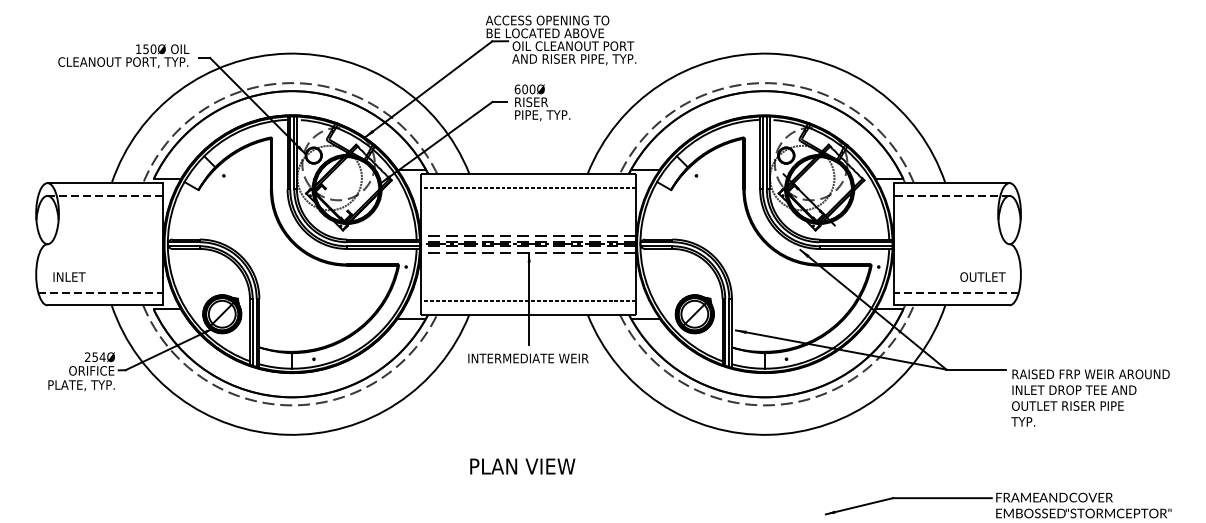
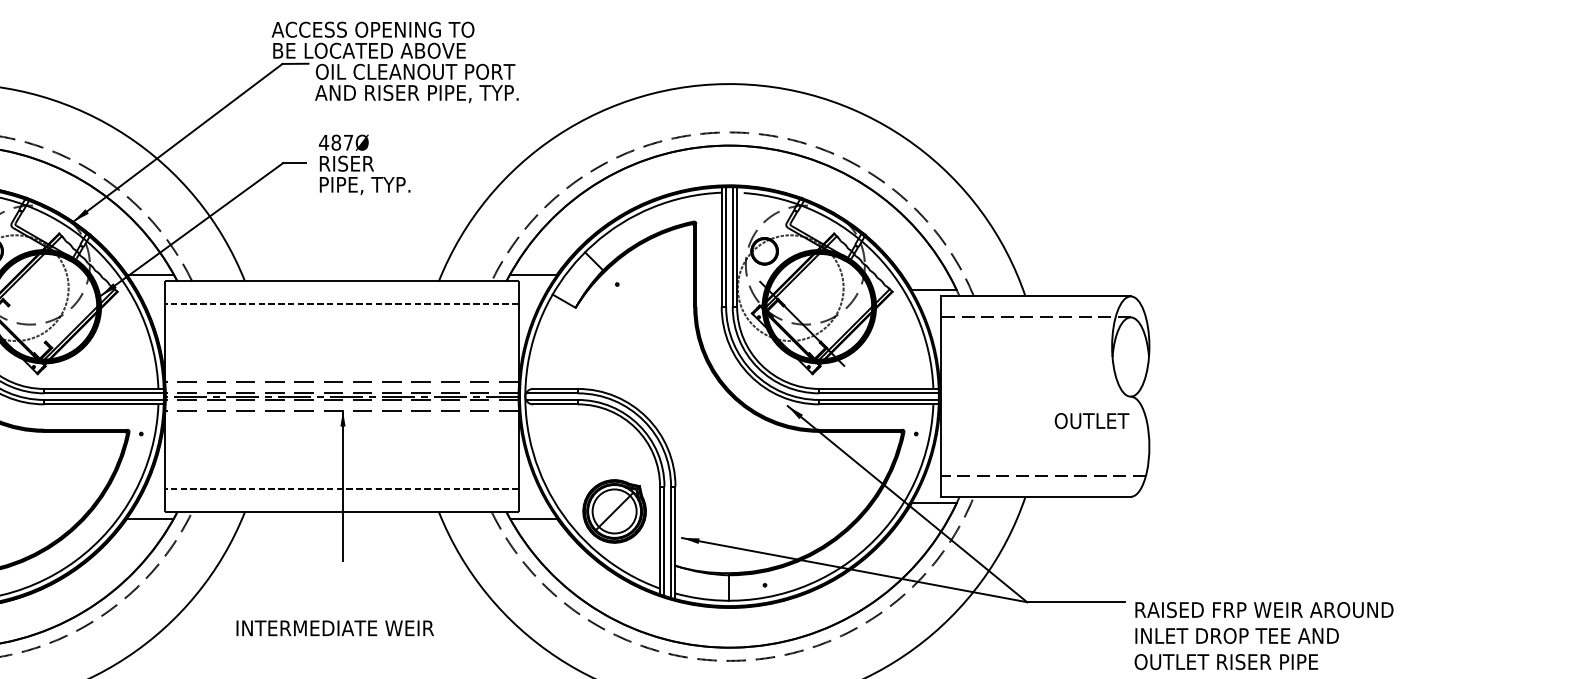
text: (524, 89) -> (335, 142), 600Ø -> 487Ø
text: (982, 276) -> (1091, 420), moved
text: (528, 358) -> (335, 628), moved

